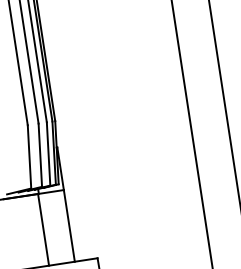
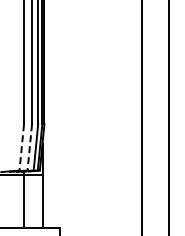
line: (39, 155) -> (29, 147), solid -> dashed
line: (29, 157) -> (21, 147), solid -> dashed

